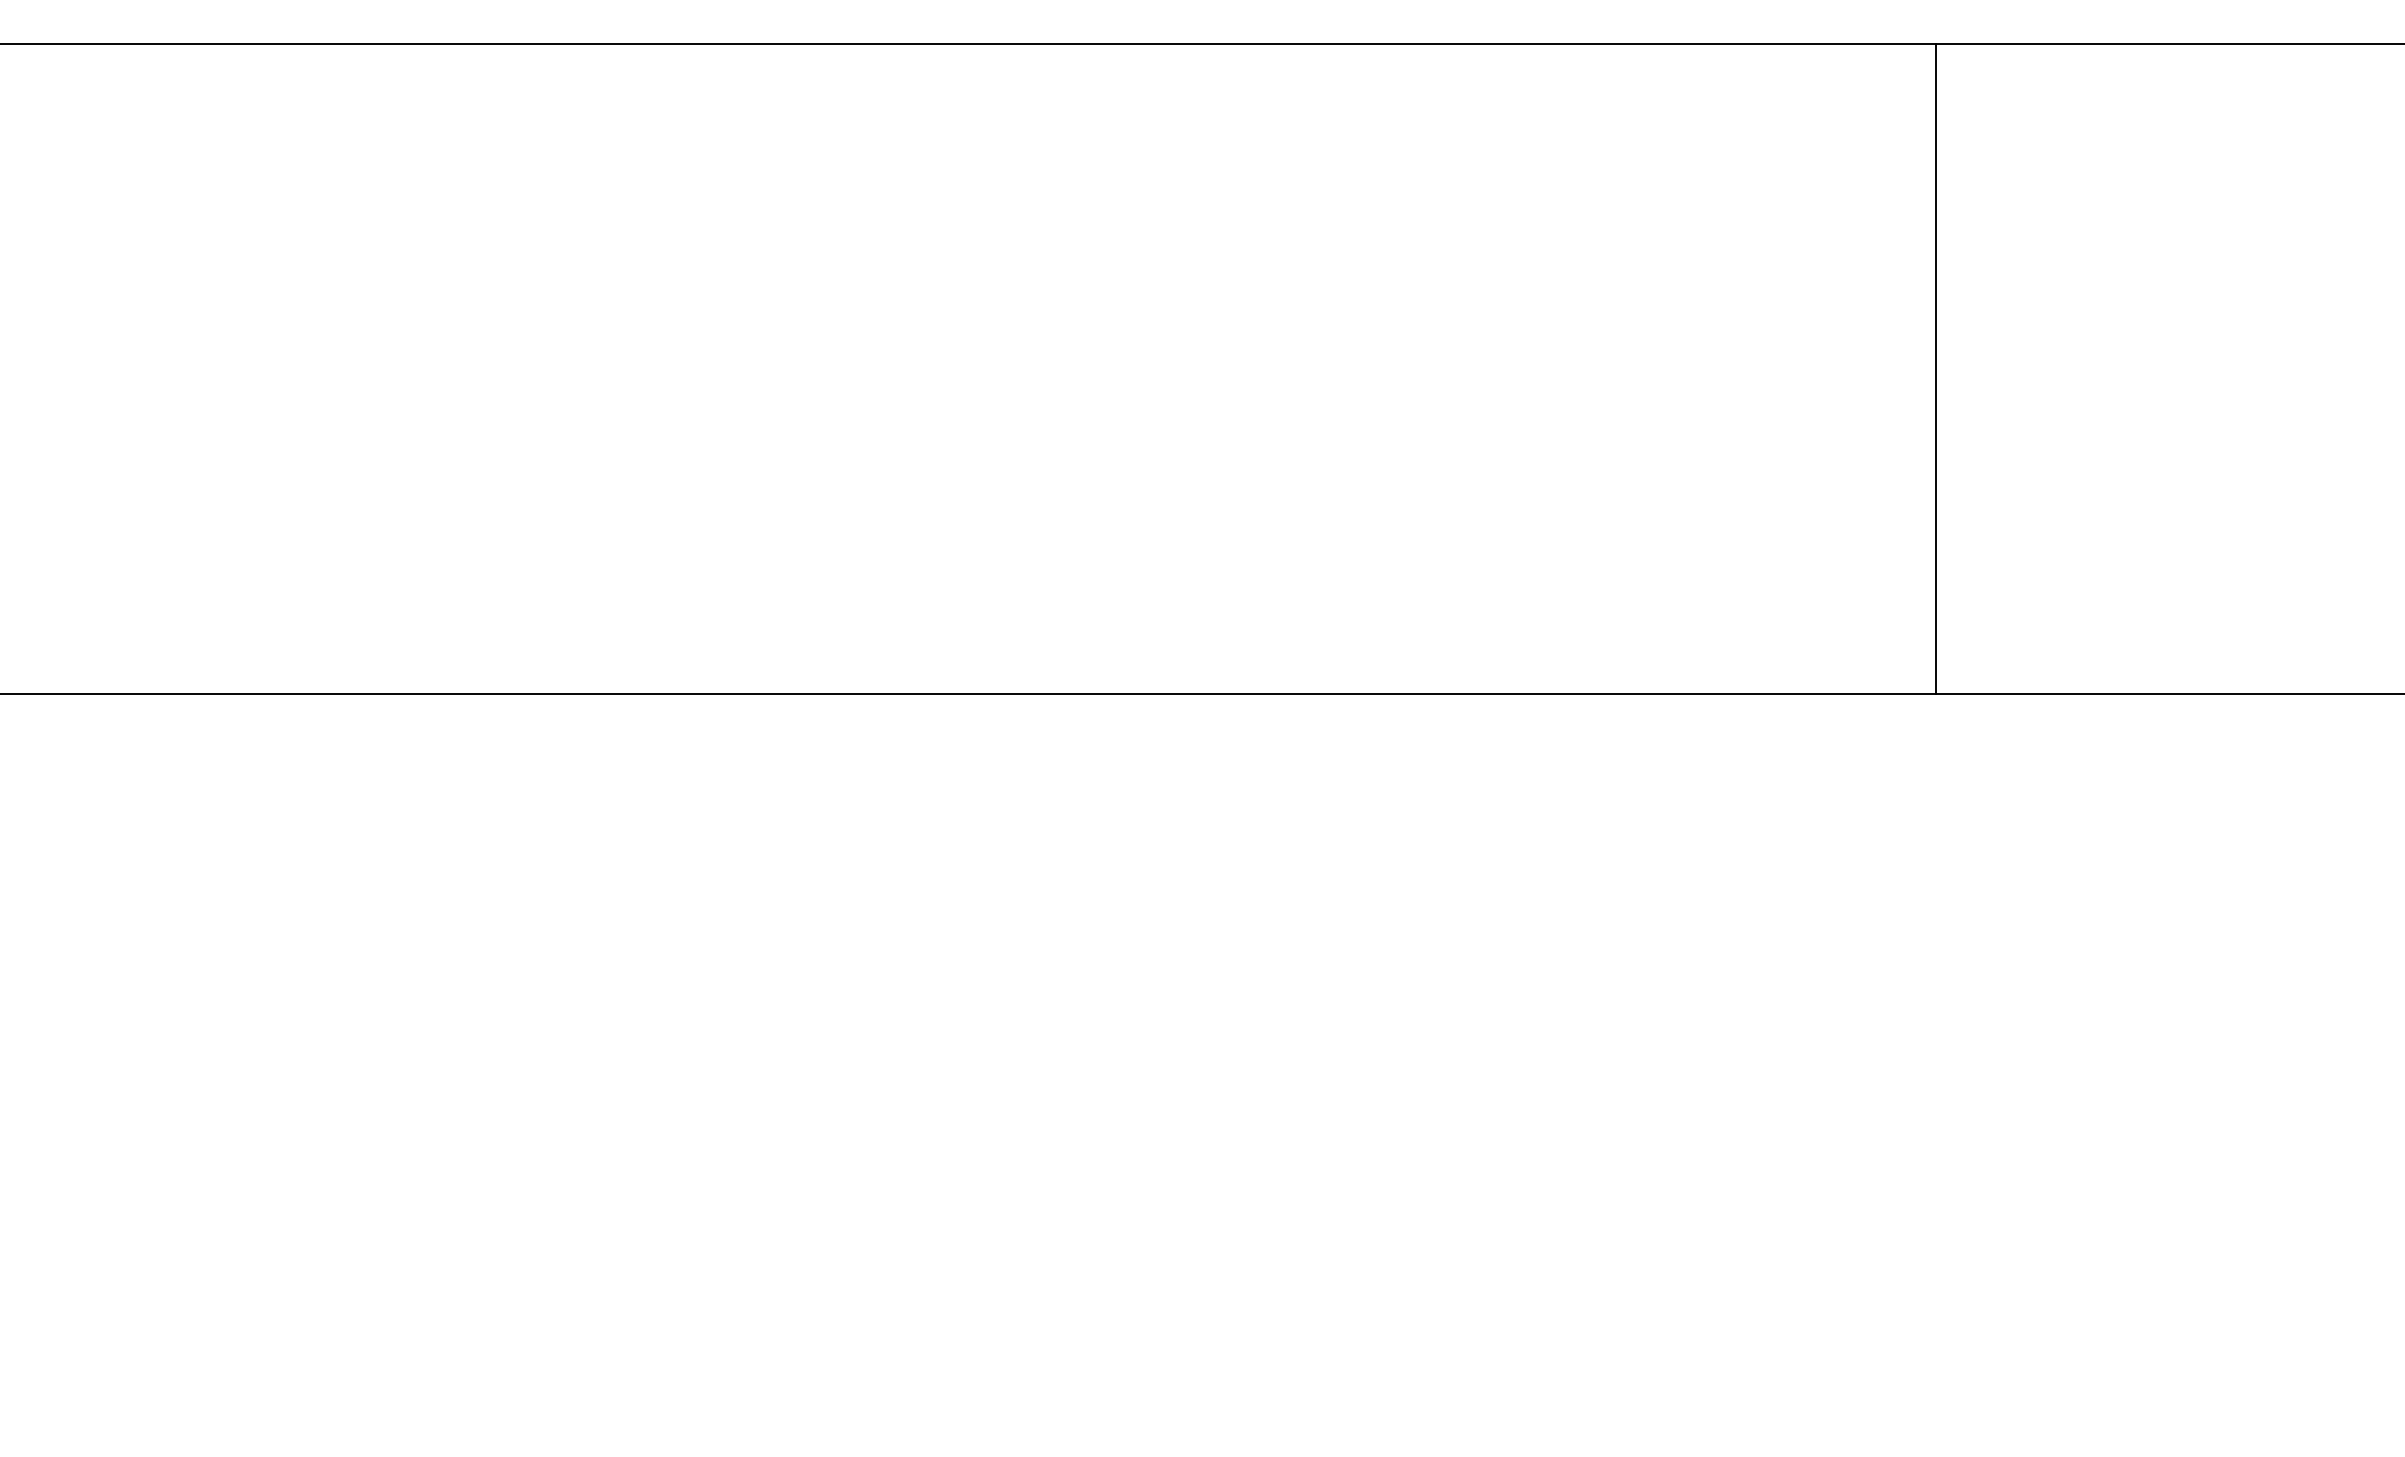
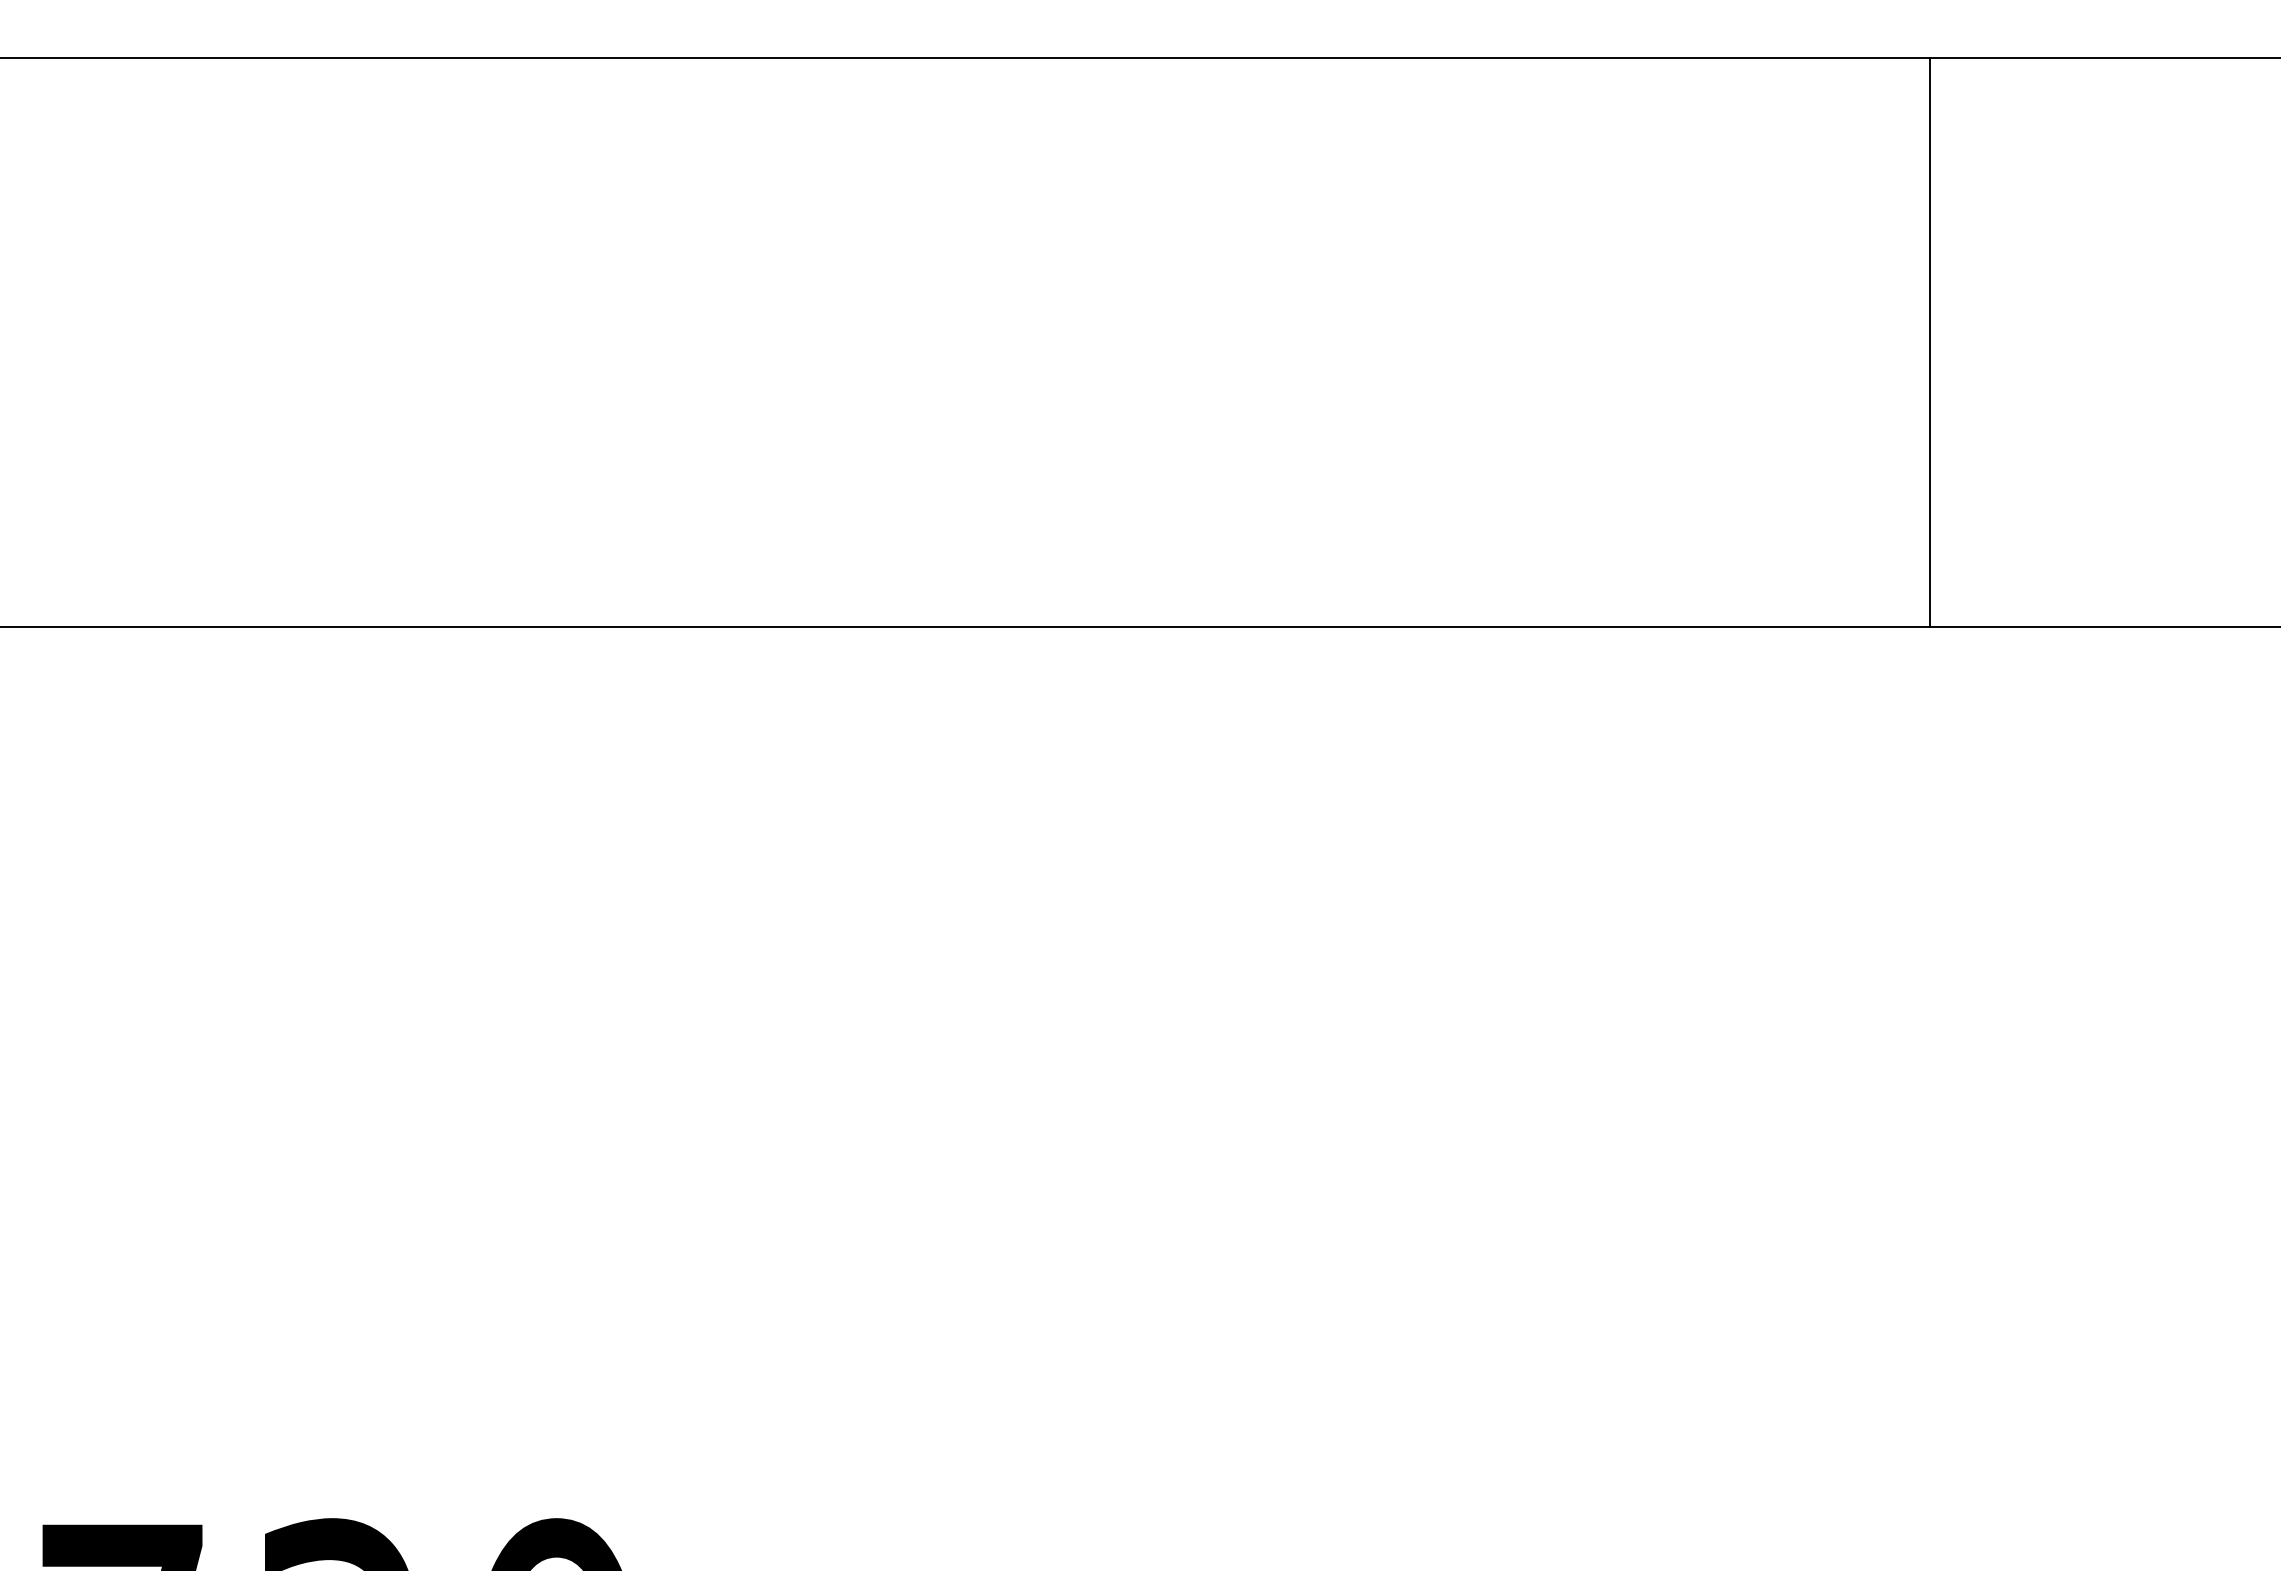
line: (1936, 368) -> (1930, 342), moved

